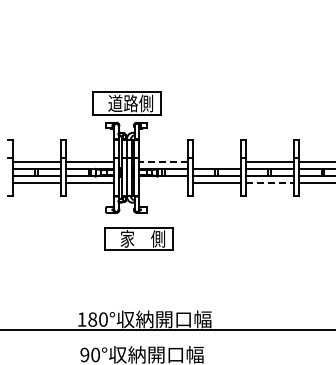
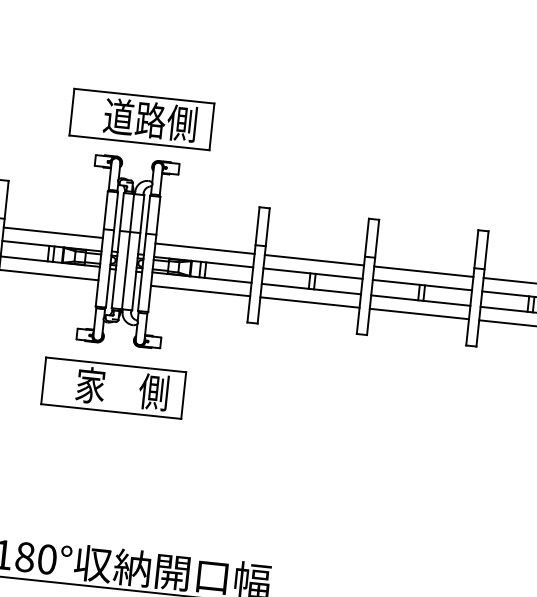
line: (162, 162) -> (203, 248), dashed -> solid
line: (216, 162) -> (314, 260), added
line: (163, 182) -> (200, 290), added
line: (270, 182) -> (421, 313), dashed -> solid
part: (138, 238) -> (113, 387), moved

